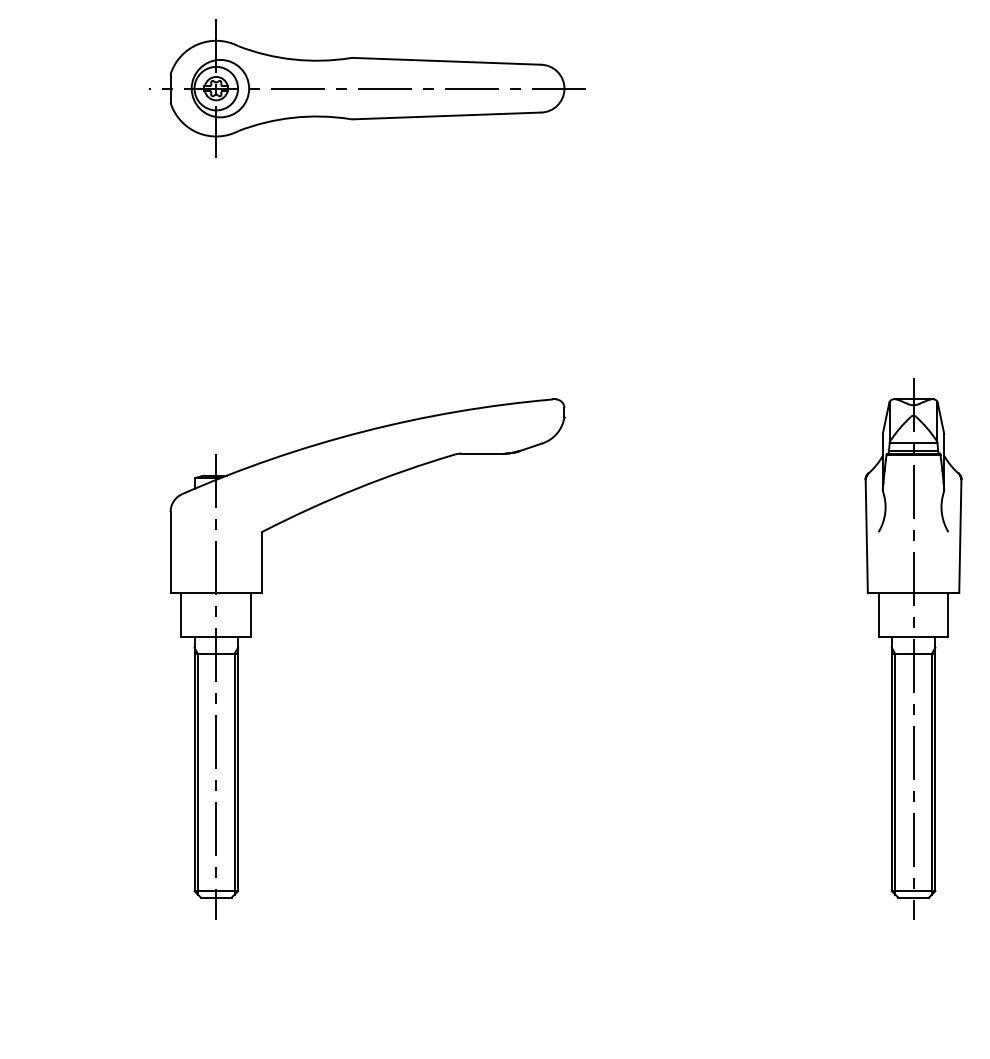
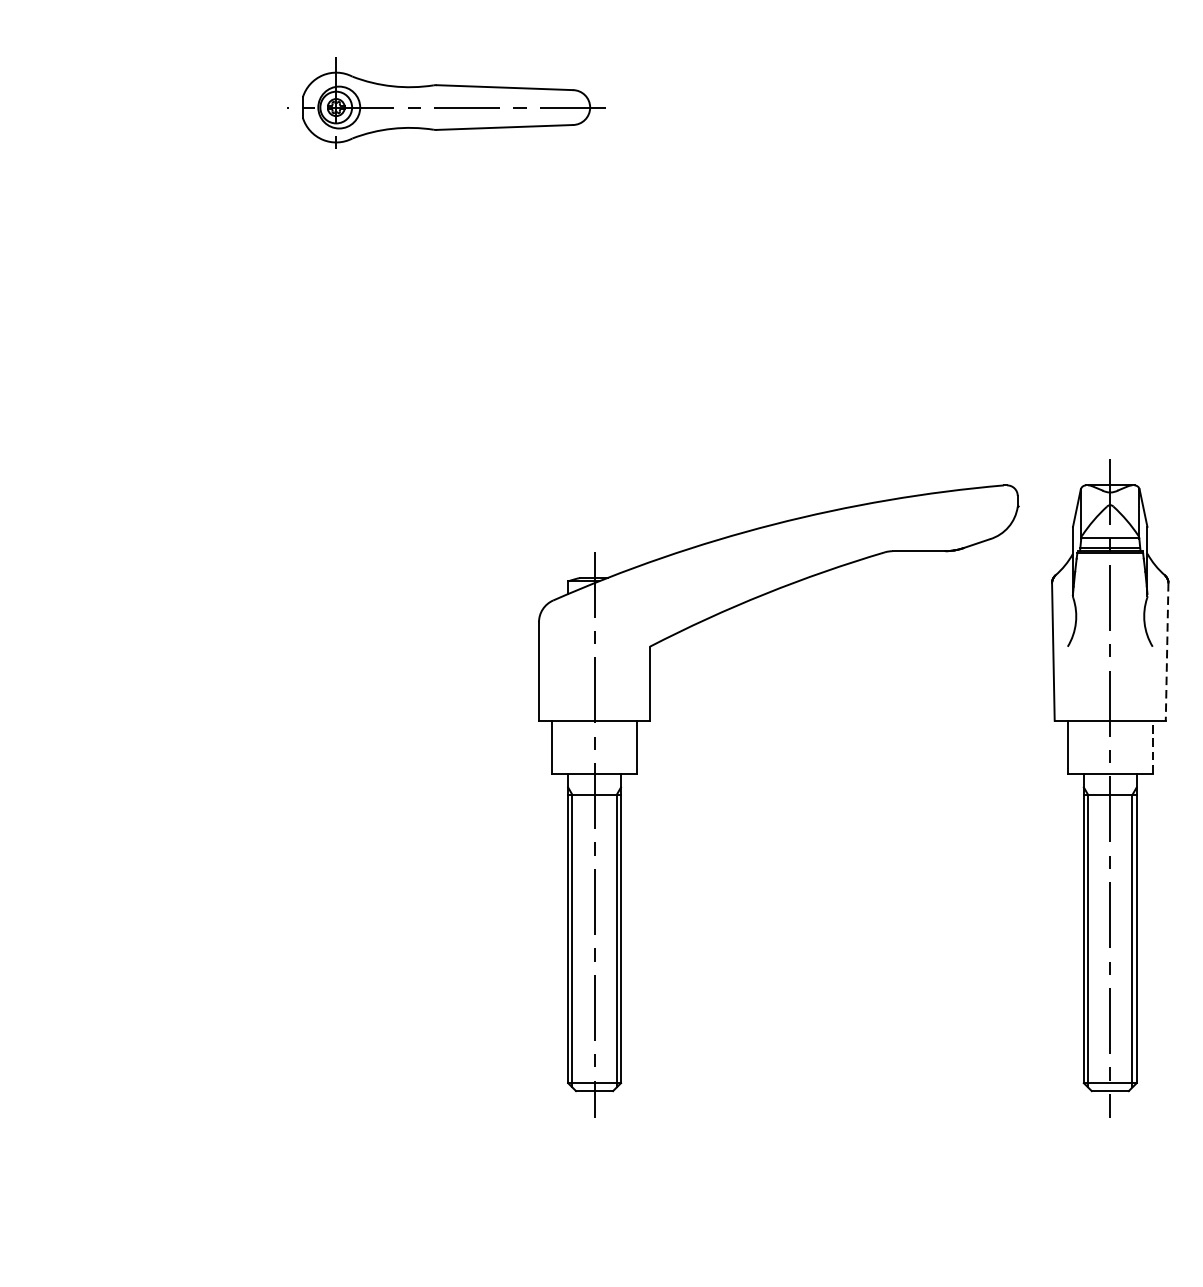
part: (367, 88) -> (446, 107), size x0.6
line: (960, 536) -> (1167, 652), solid -> dashed
line: (948, 614) -> (1152, 746), solid -> dashed
part: (251, 637) -> (637, 774), moved

